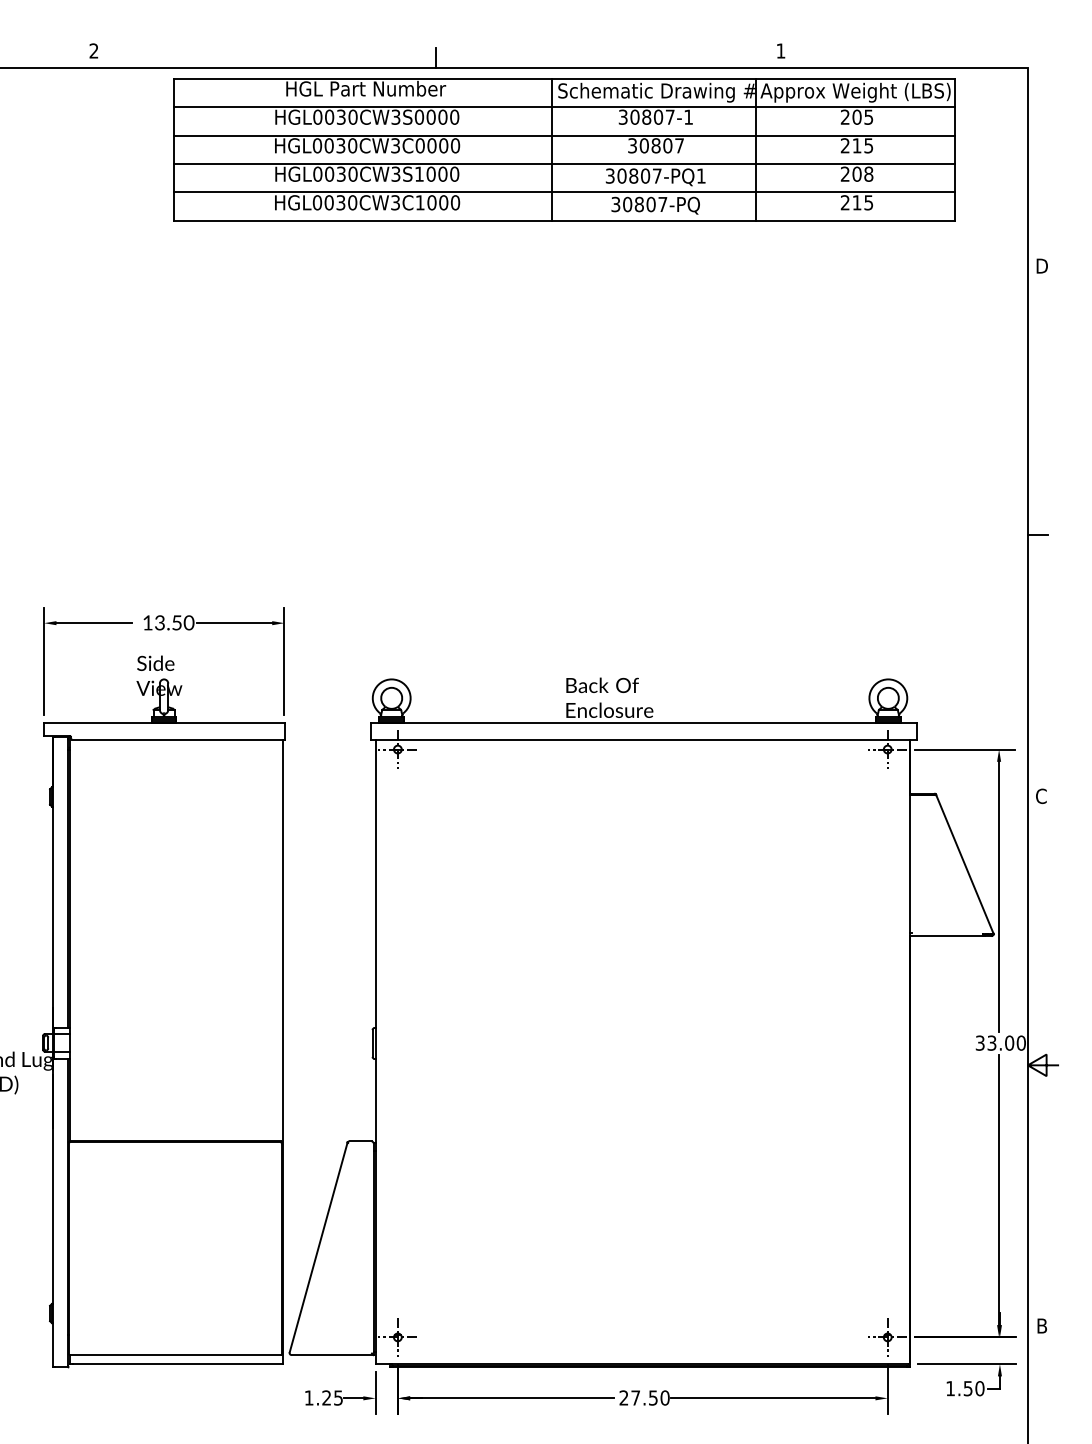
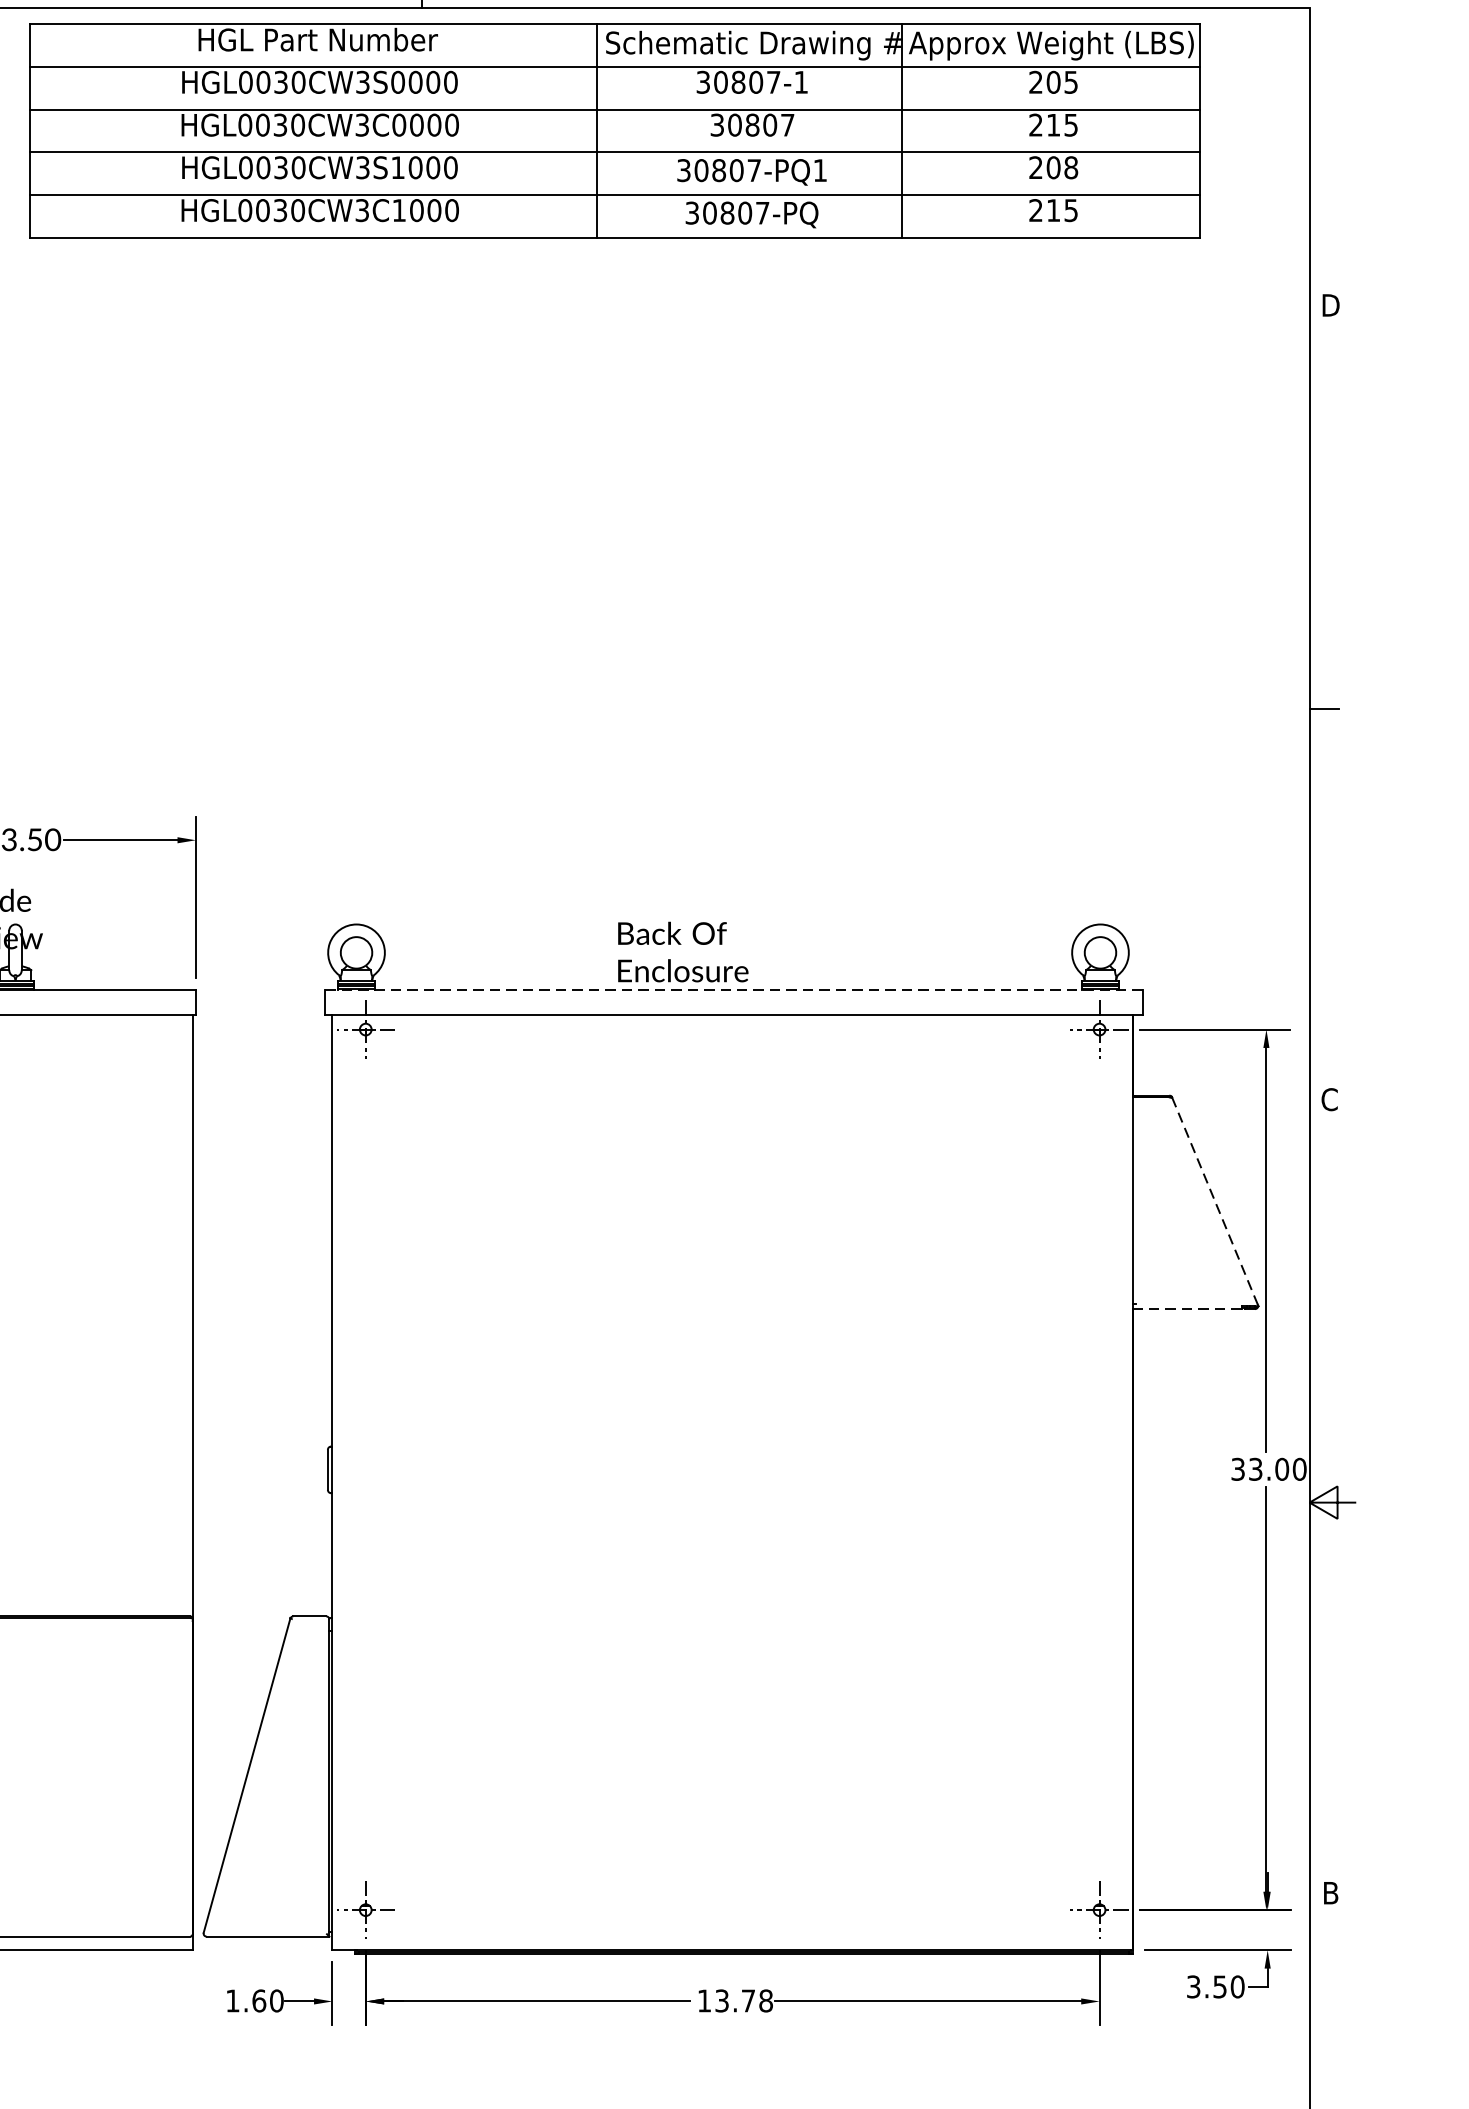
line: (644, 722) -> (735, 989), solid -> dashed
line: (964, 864) -> (1214, 1201), solid -> dashed
line: (945, 936) -> (1186, 1309), solid -> dashed
text: (950, 1388) -> (1193, 1986), 1.50 -> 3.50
text: (332, 1397) -> (267, 2000), 1.25 -> 1.60
text: (644, 1397) -> (735, 2000), 27.50 -> 13.78

